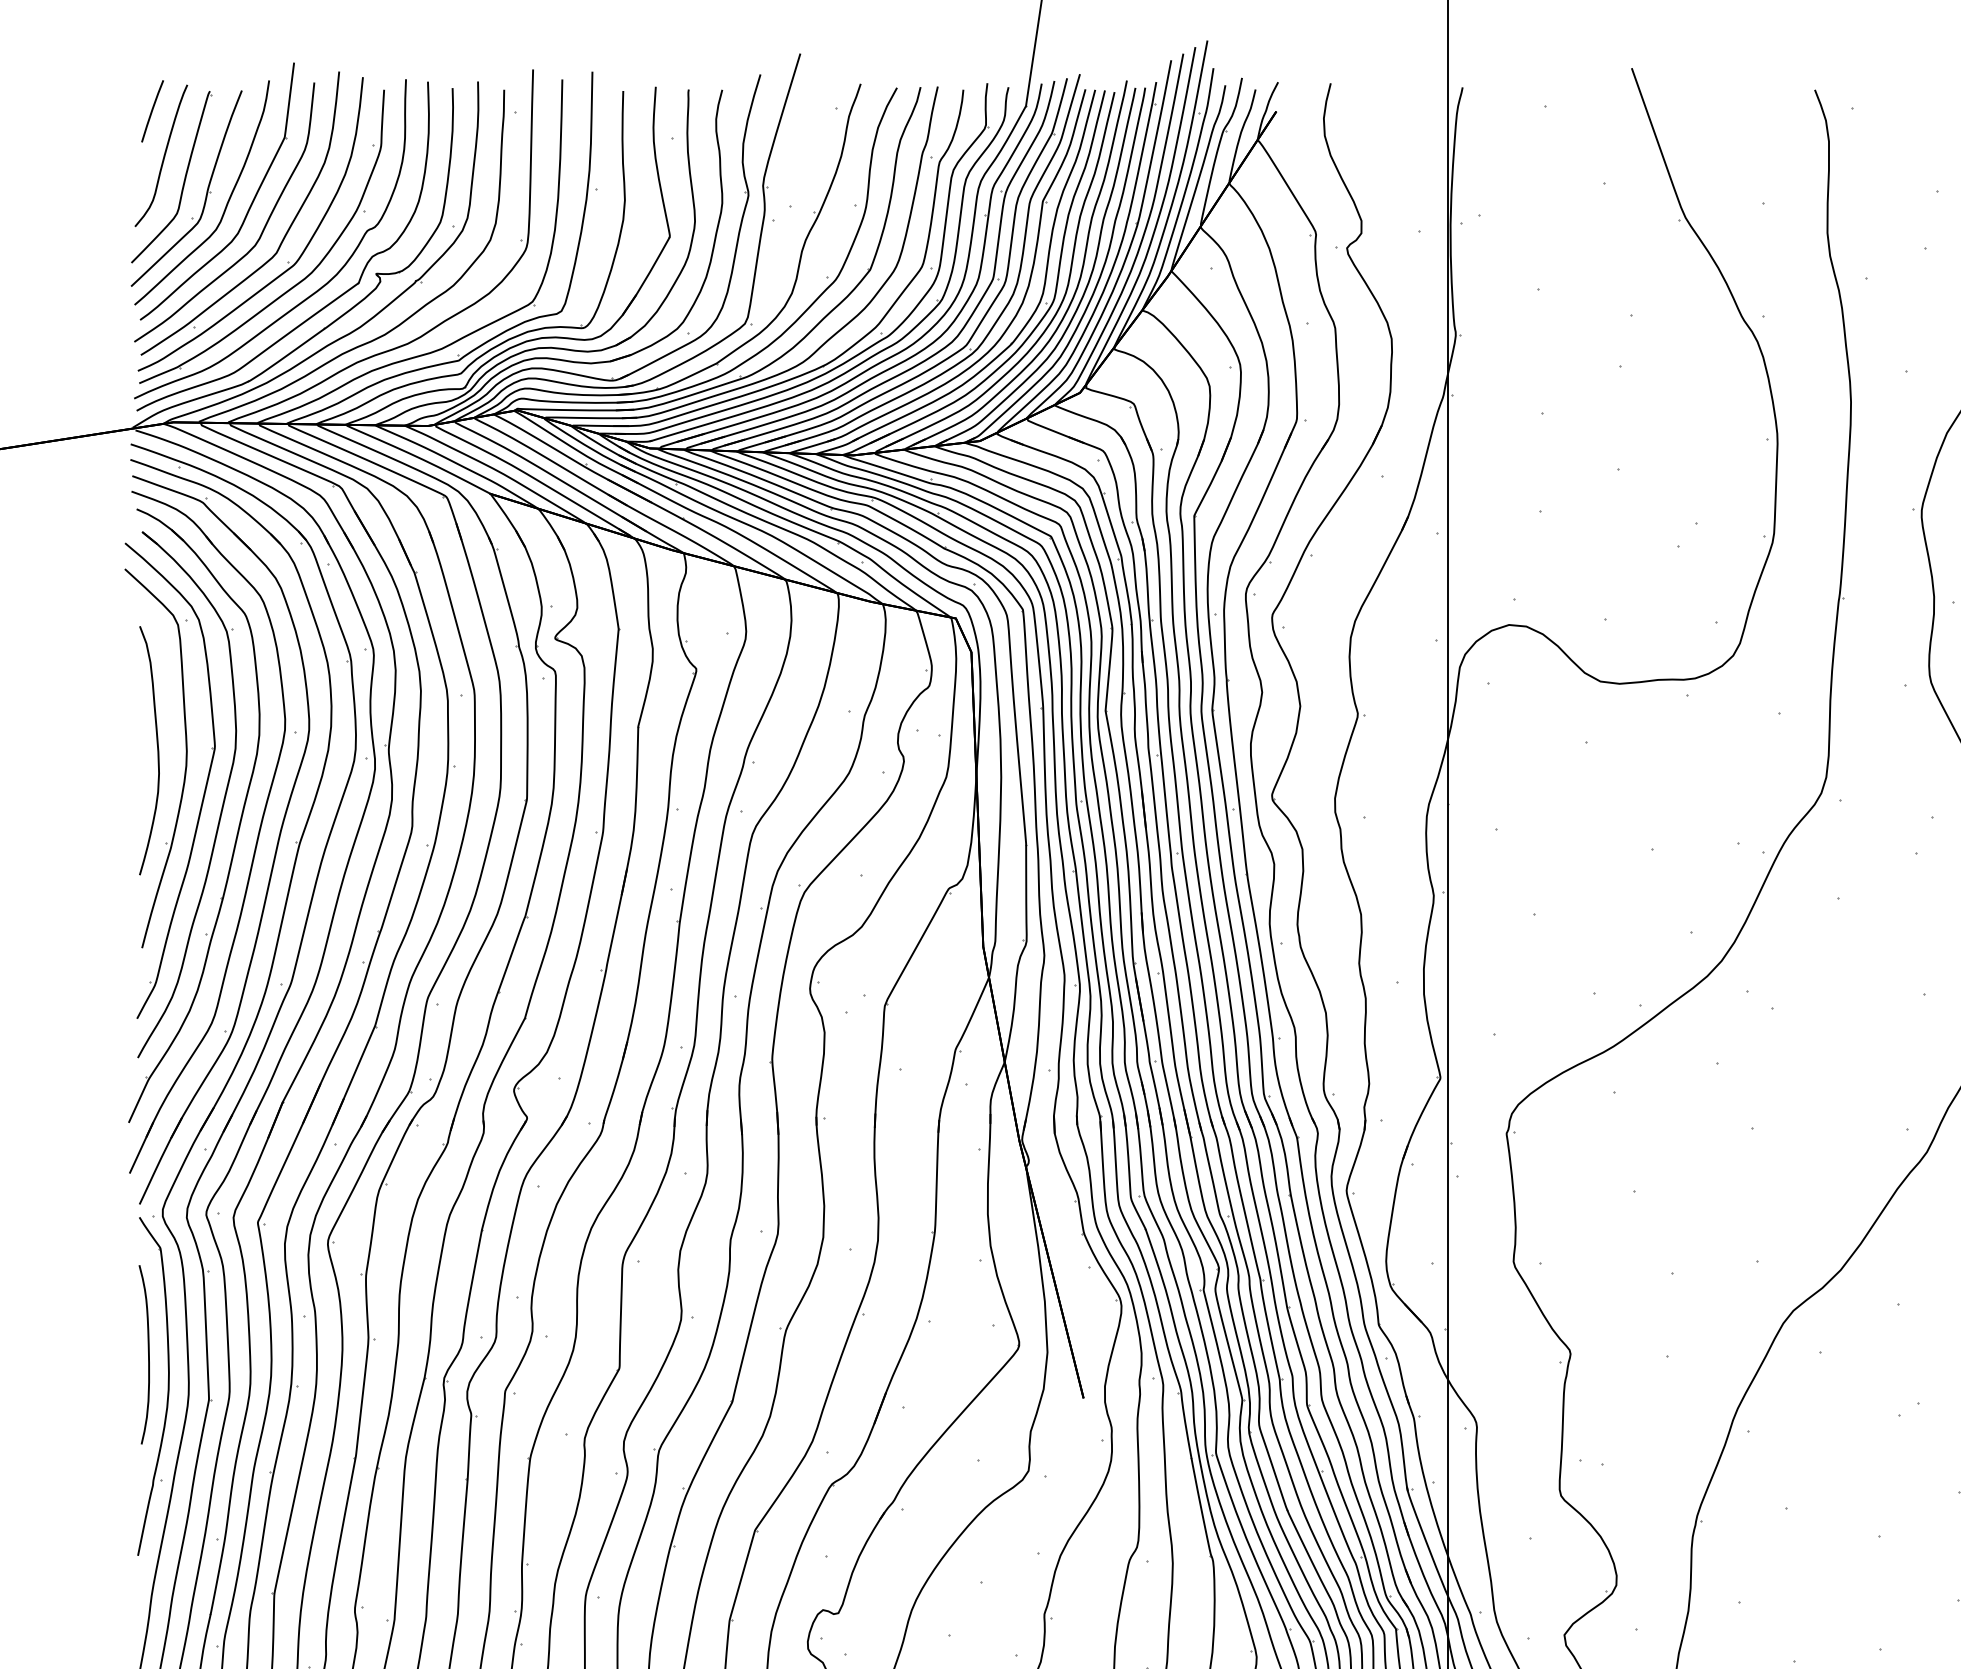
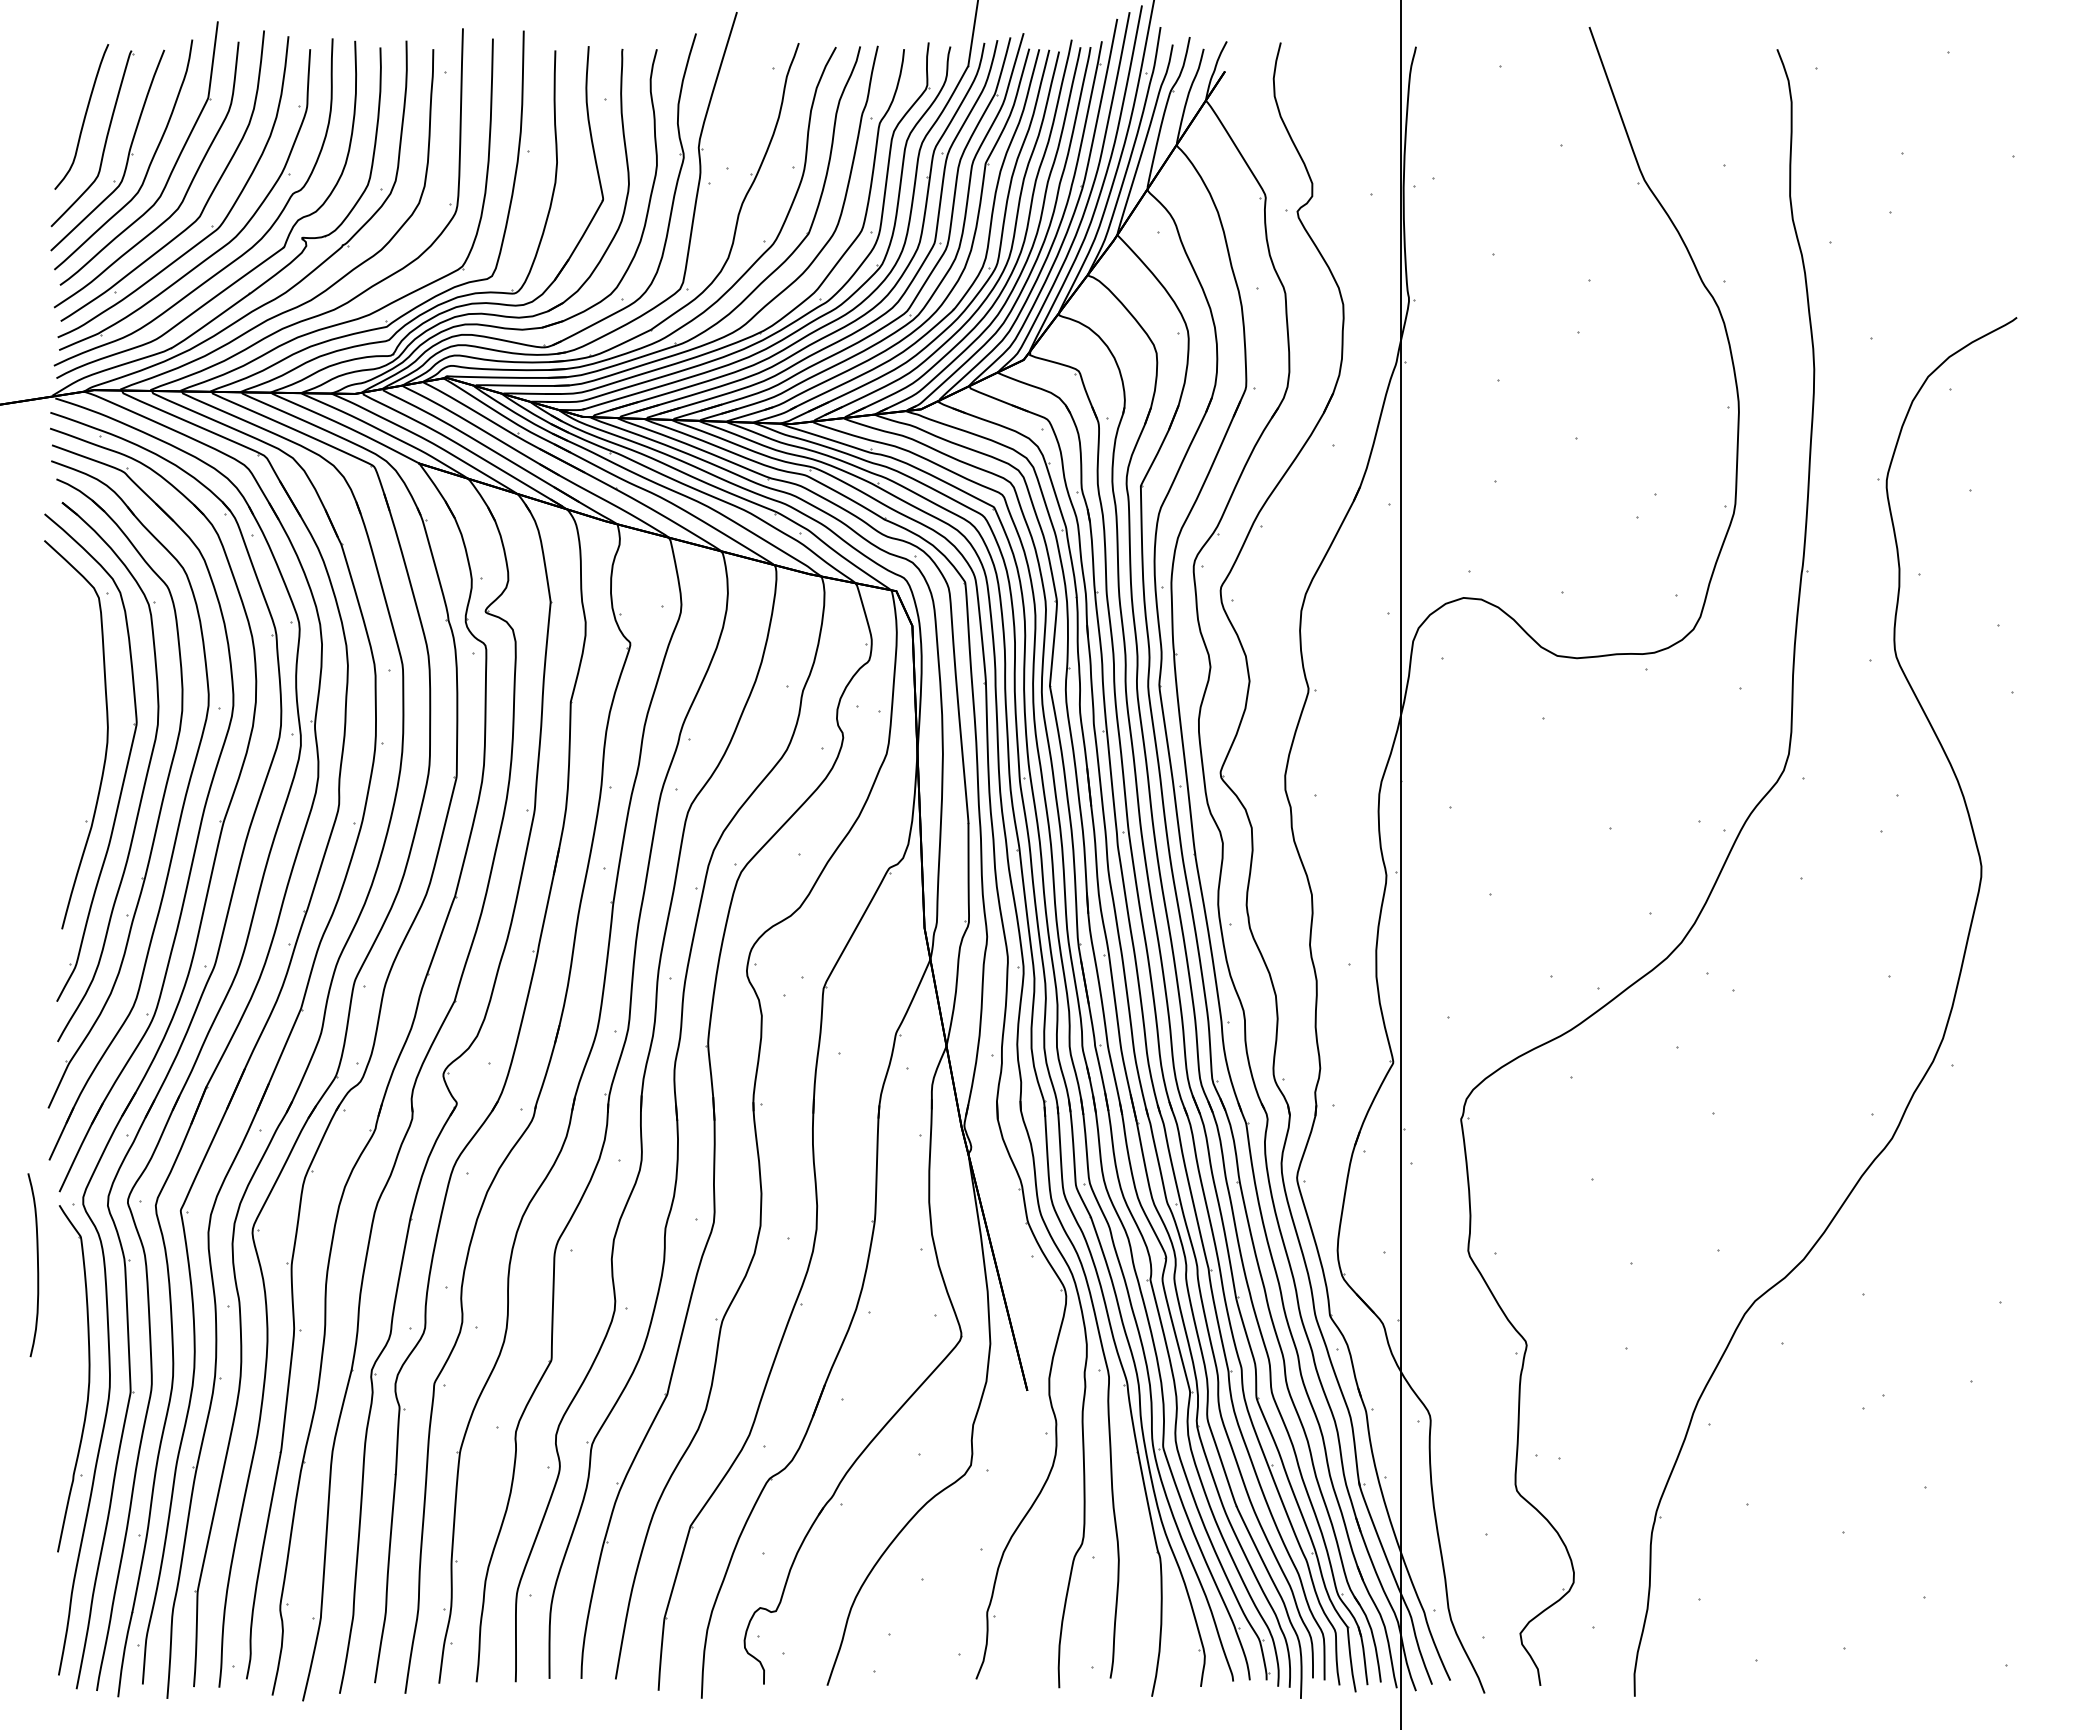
line: (152, 111) -> (72, 71), removed
curve: (157, 750) -> (77, 726), removed
curve: (148, 1355) -> (37, 1265), moved

